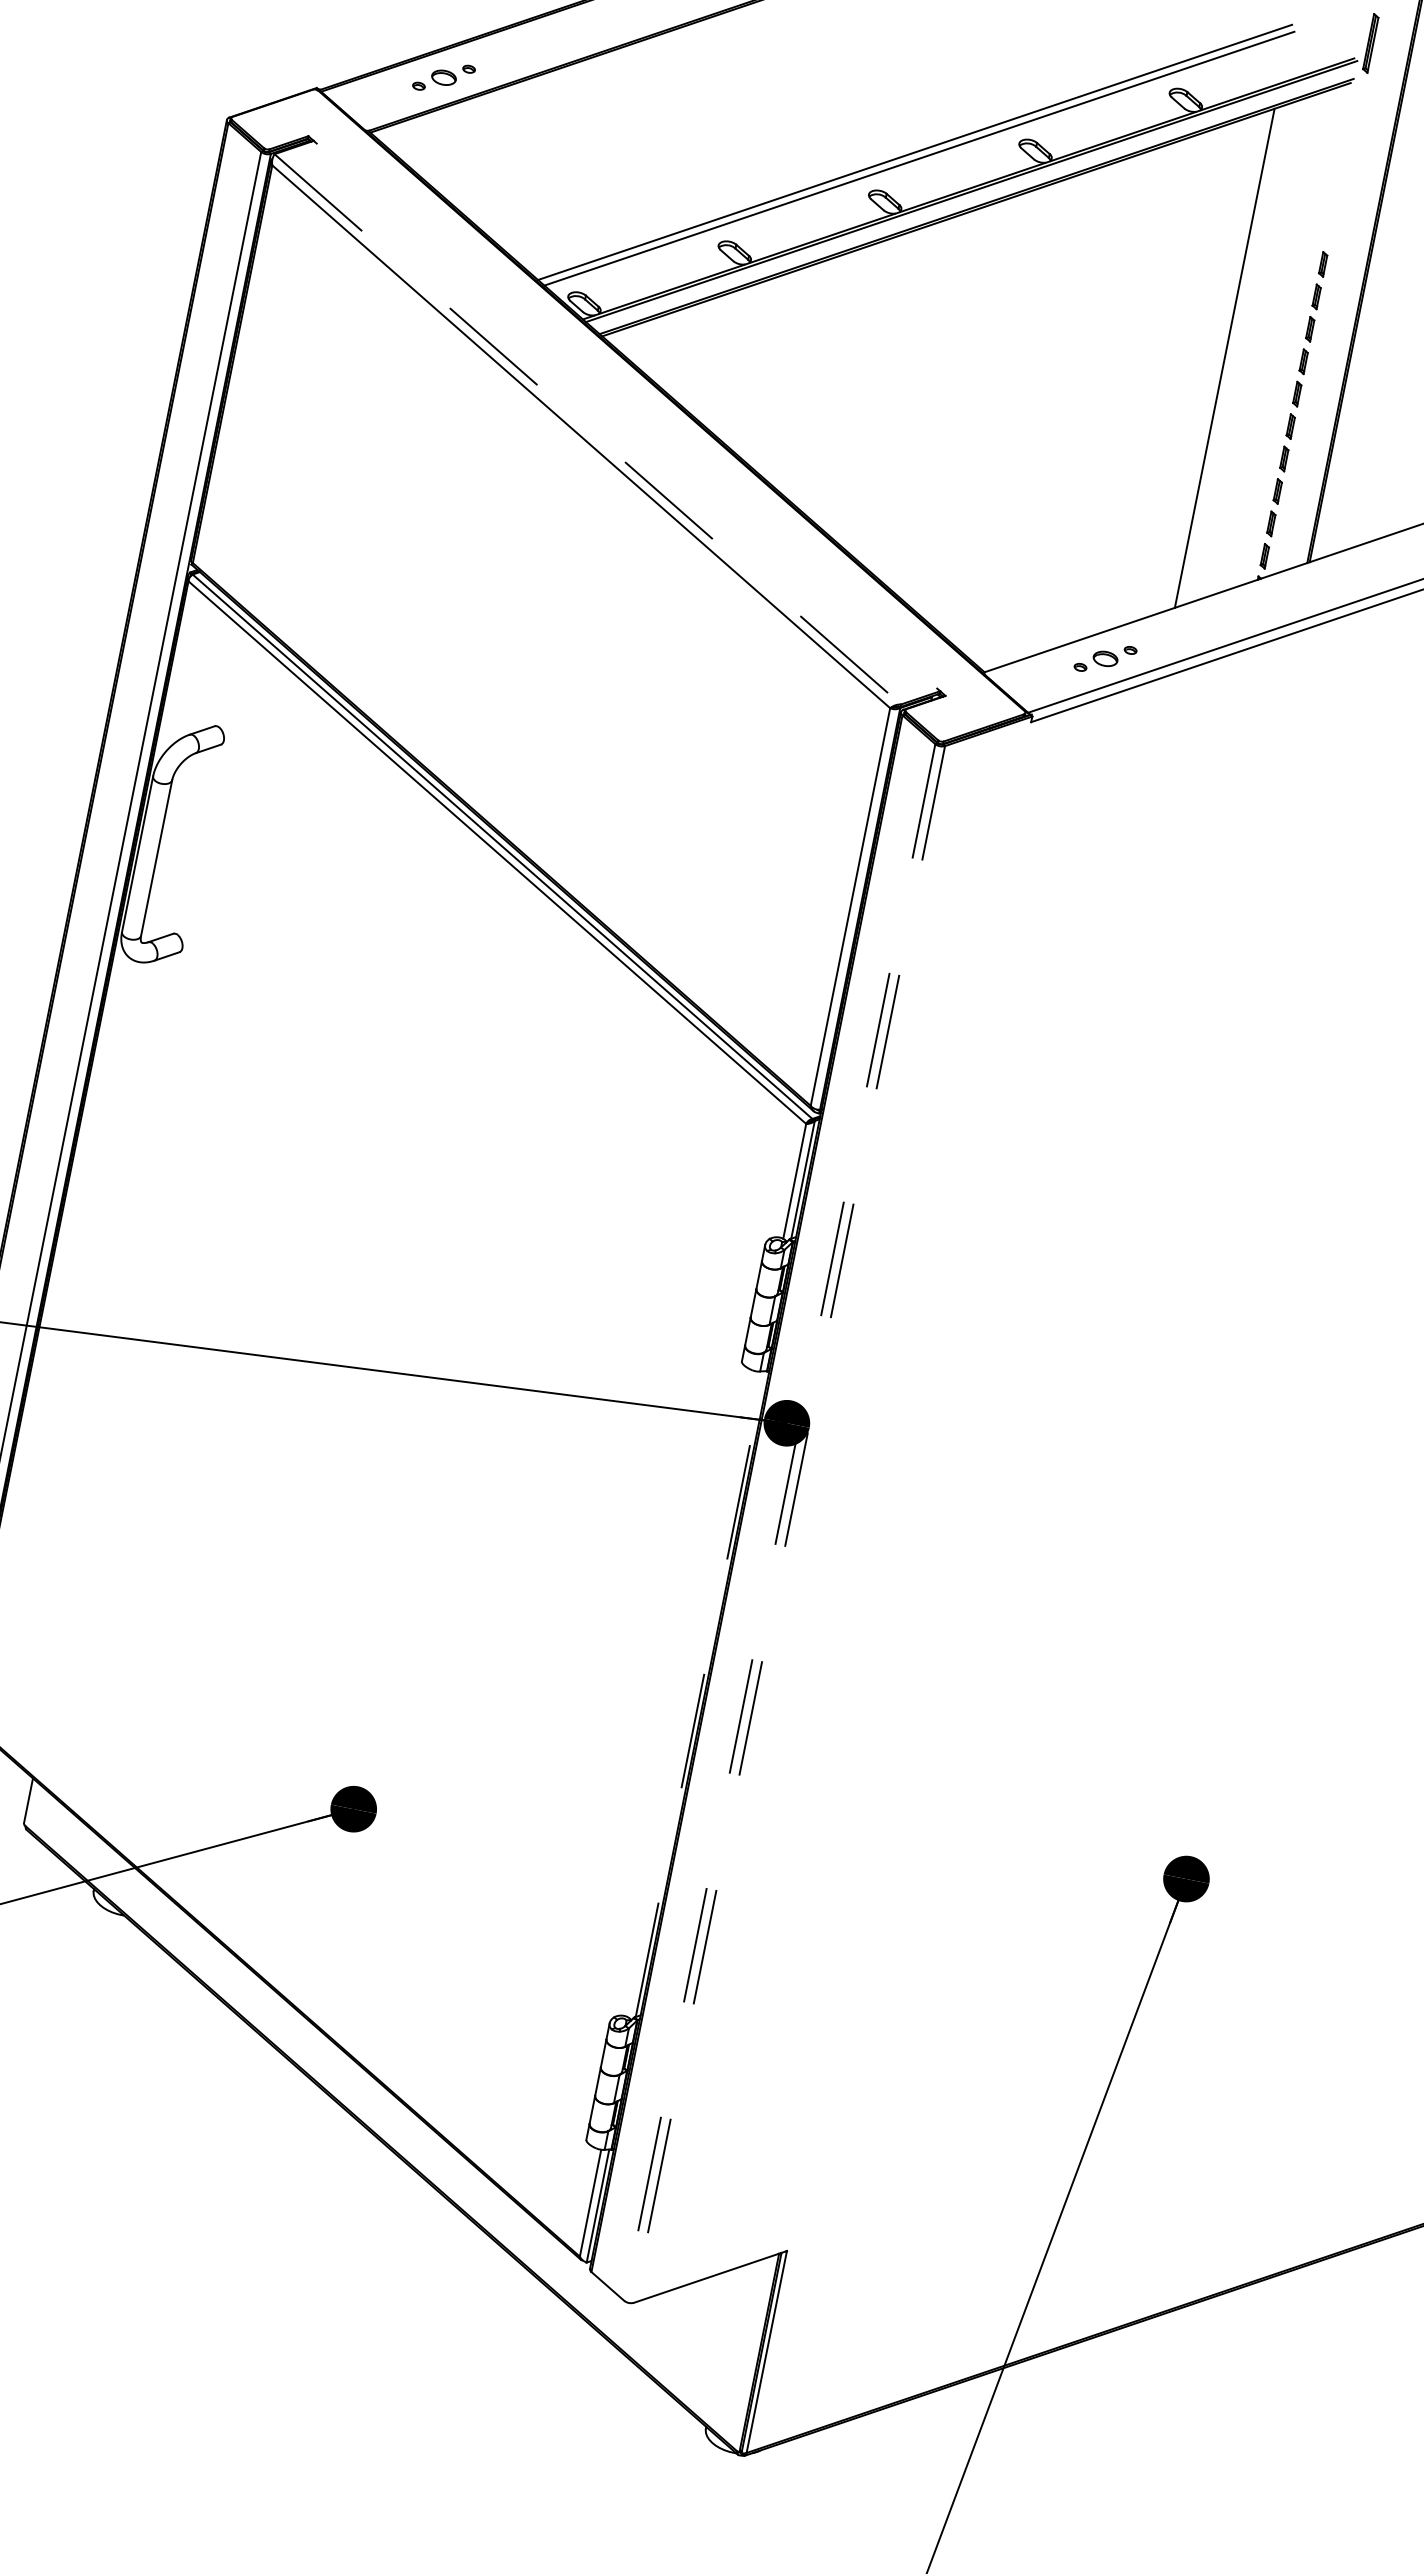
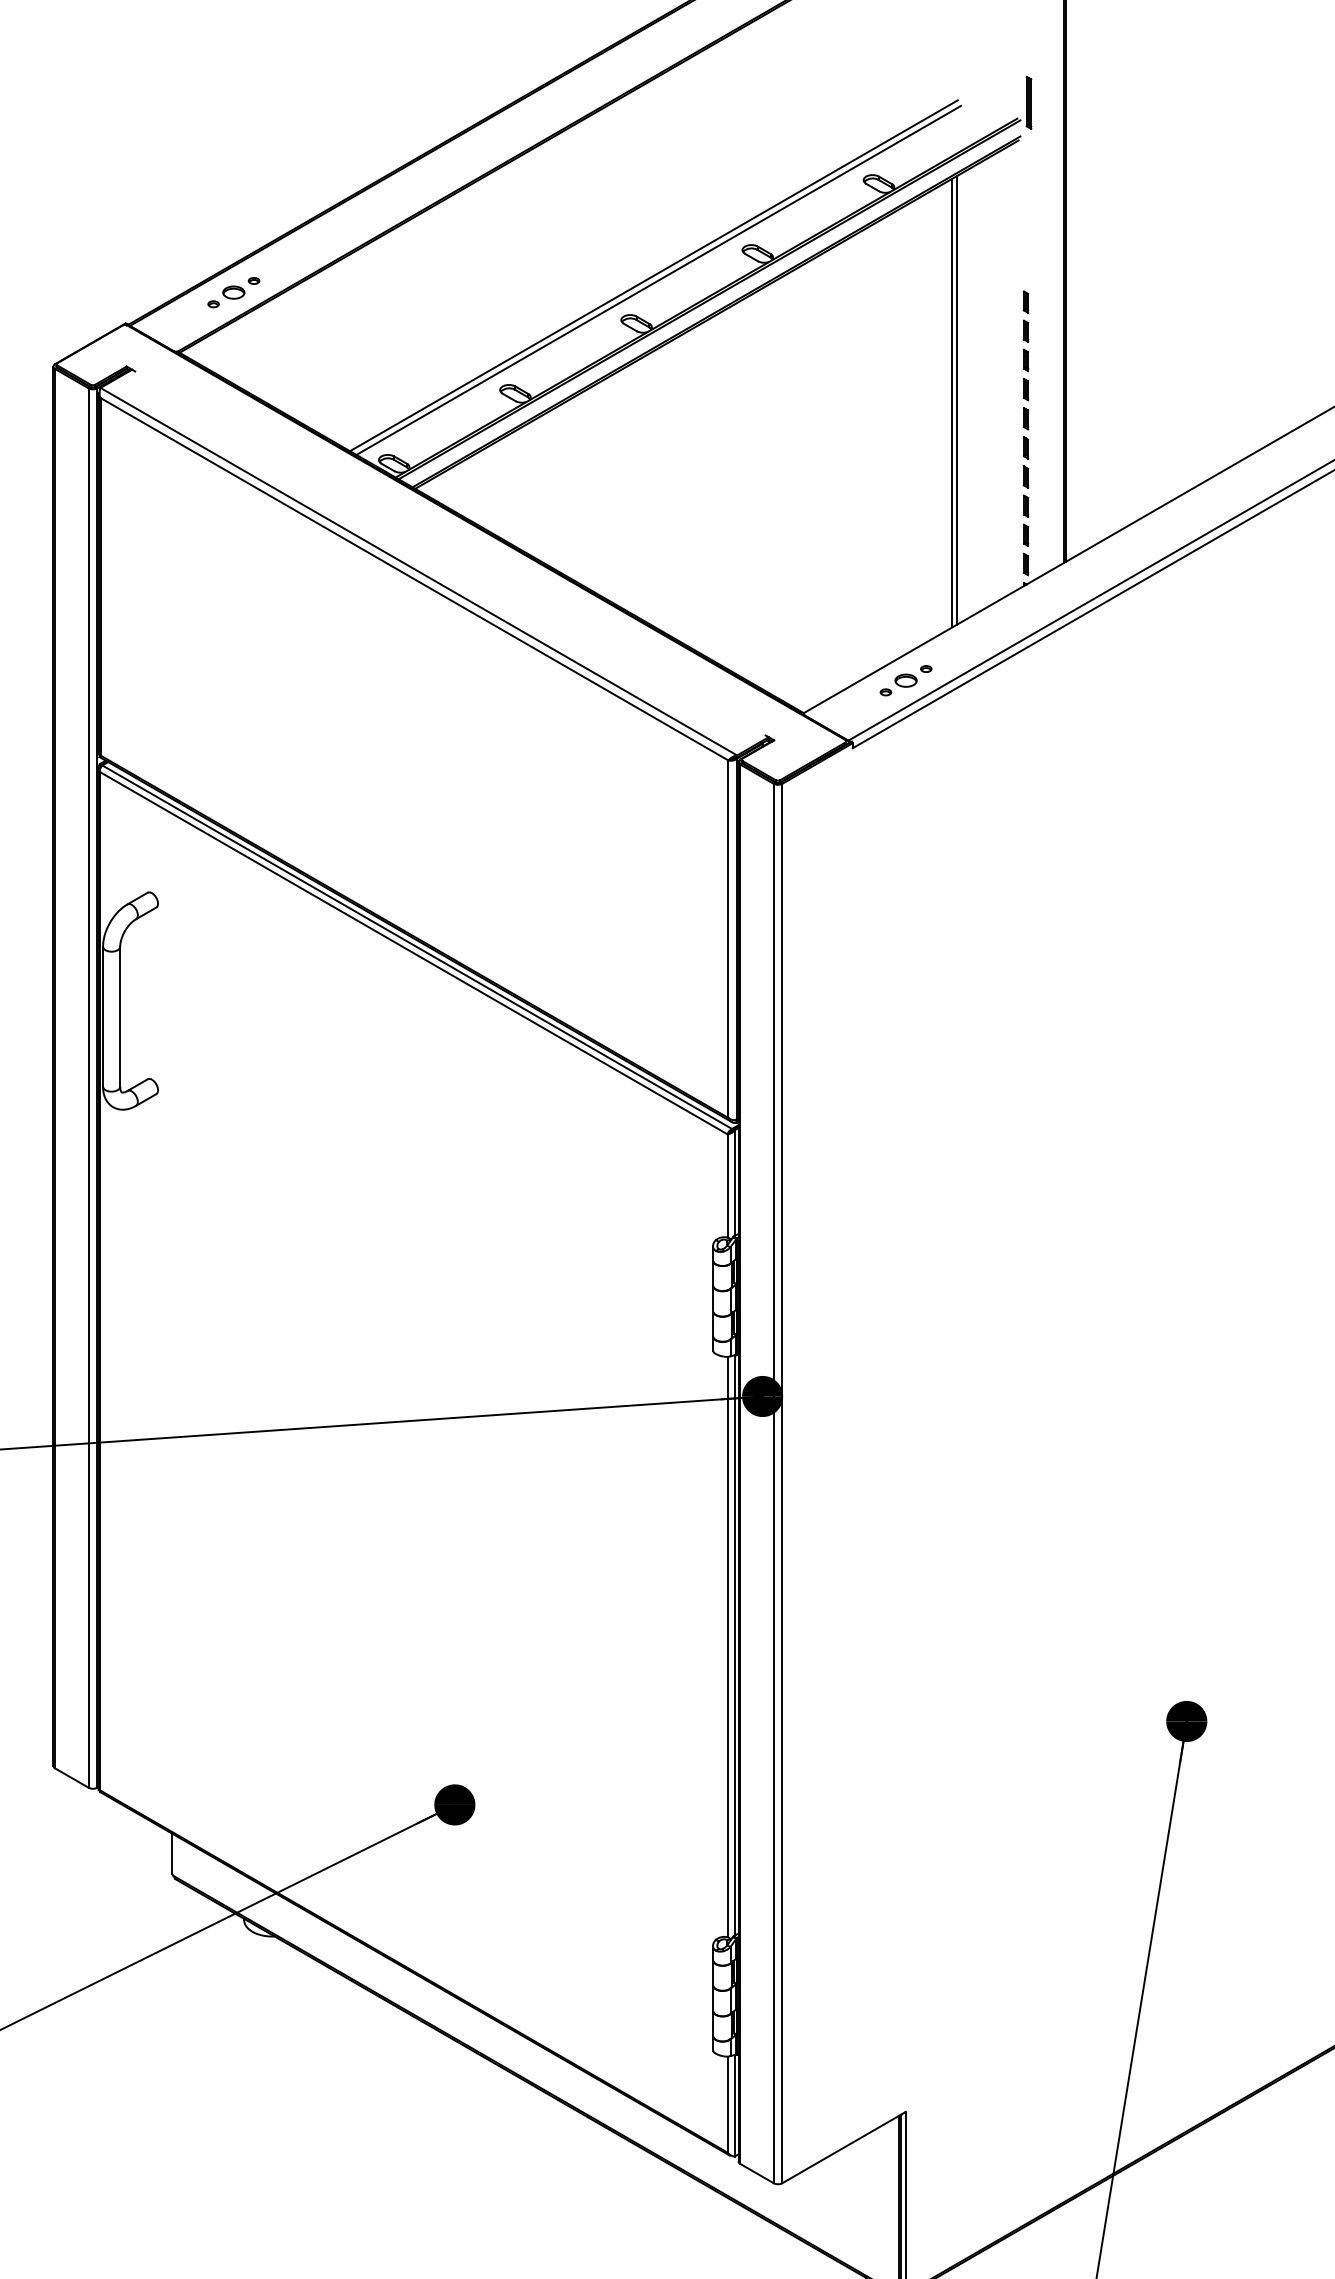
line: (1219, 359) -> (952, 402), added
line: (587, 429) -> (418, 571), dashed -> solid
line: (779, 1522) -> (773, 1483), dashed -> solid
line: (789, 1524) -> (782, 1483), dashed -> solid
line: (692, 1693) -> (727, 1646), added
line: (700, 1694) -> (734, 1645), dashed -> solid

